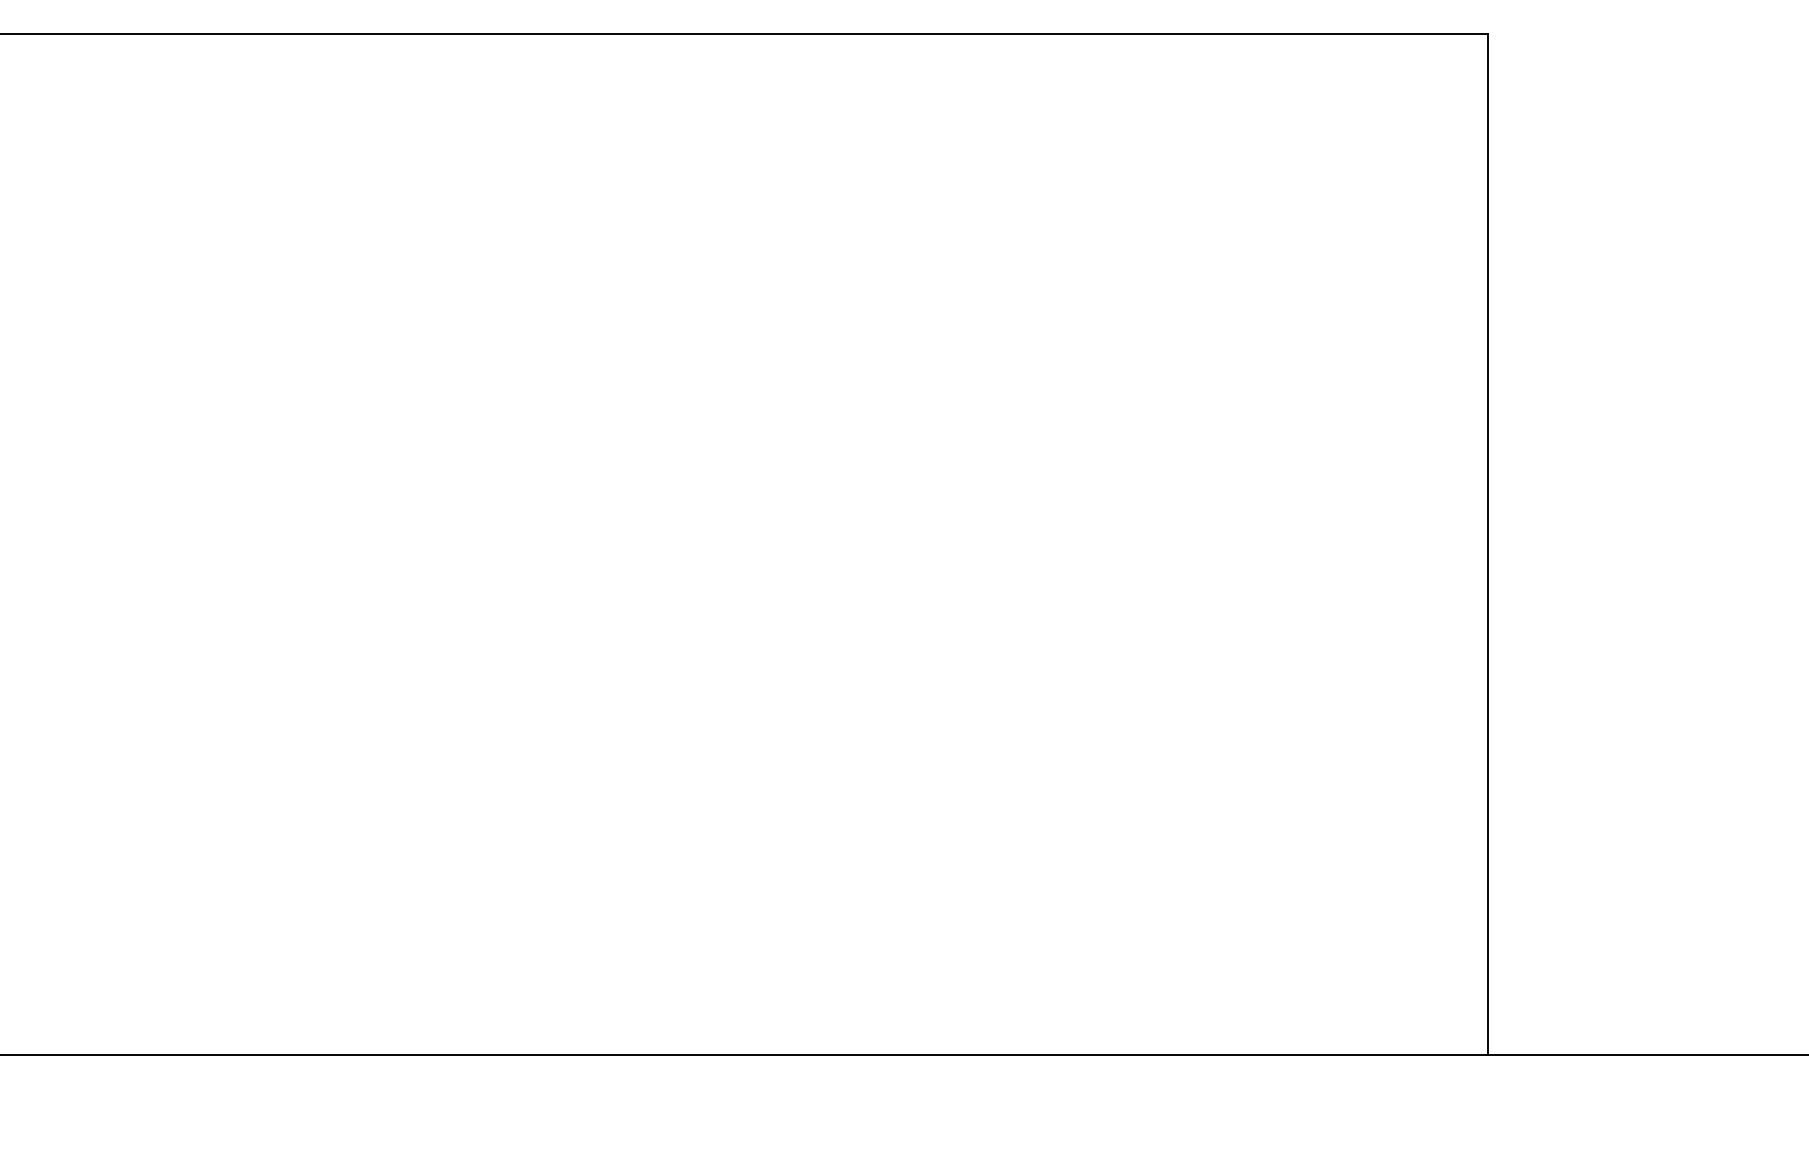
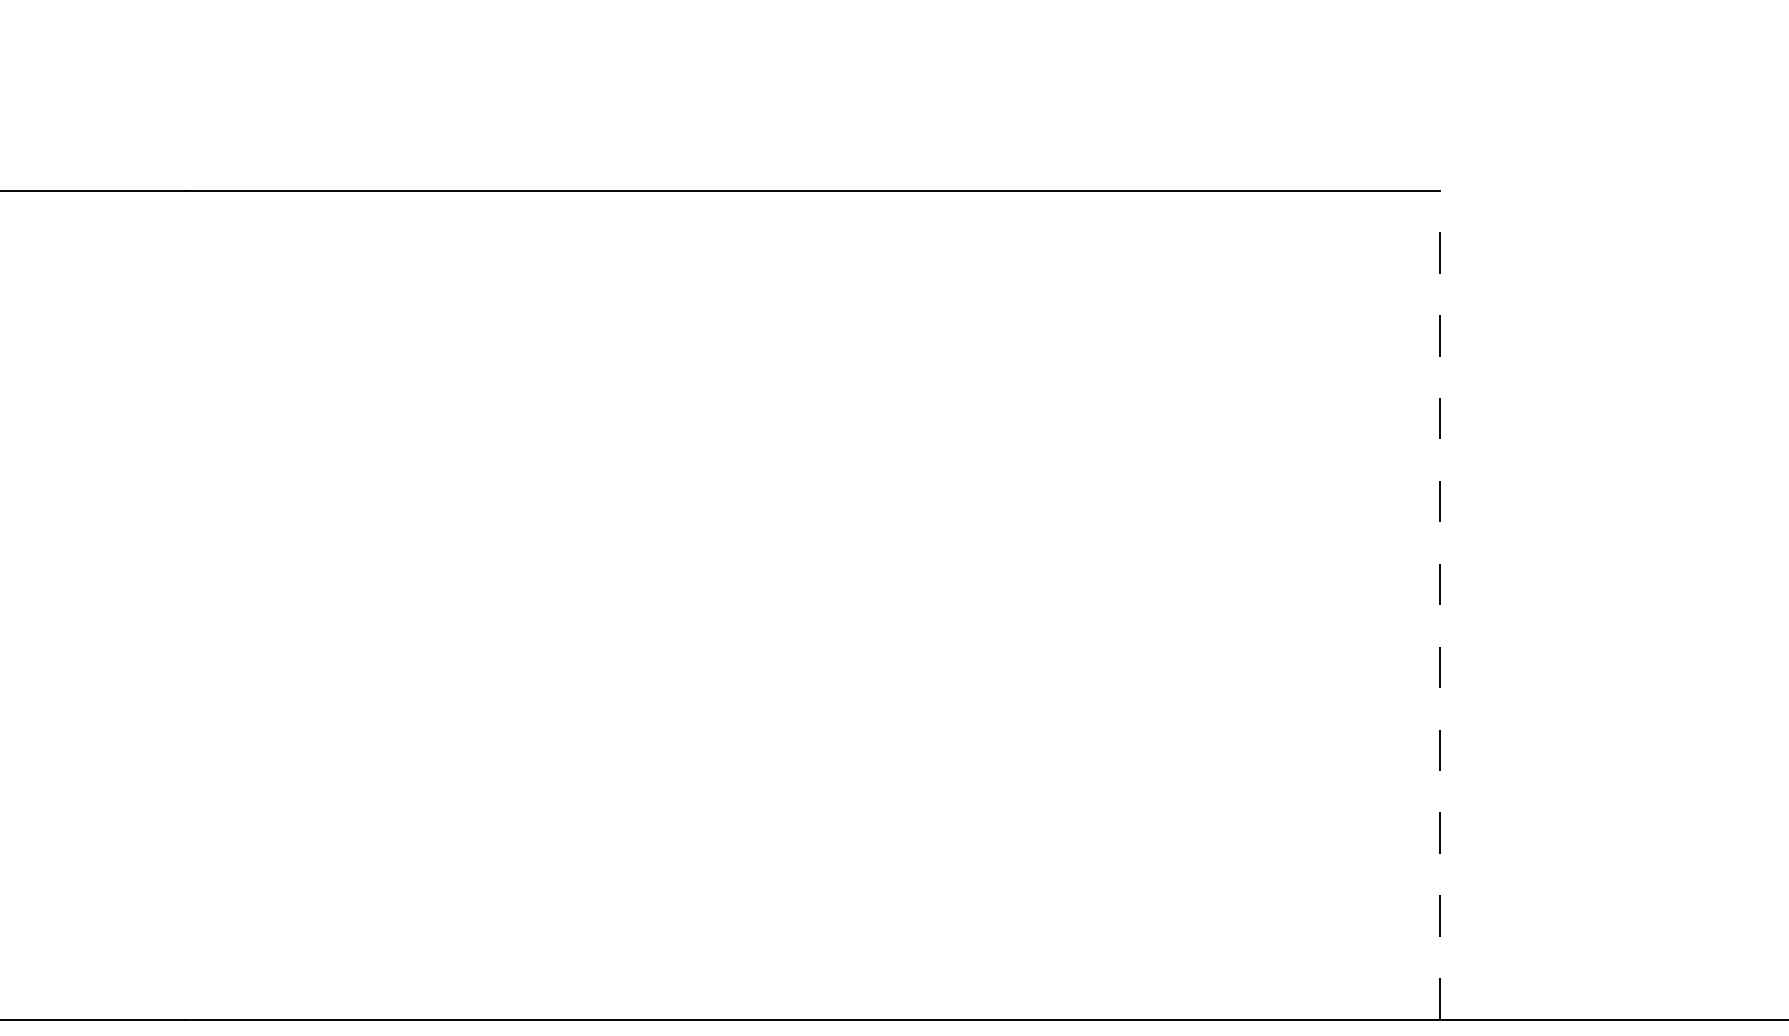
line: (1487, 543) -> (1439, 604), solid -> dashed

